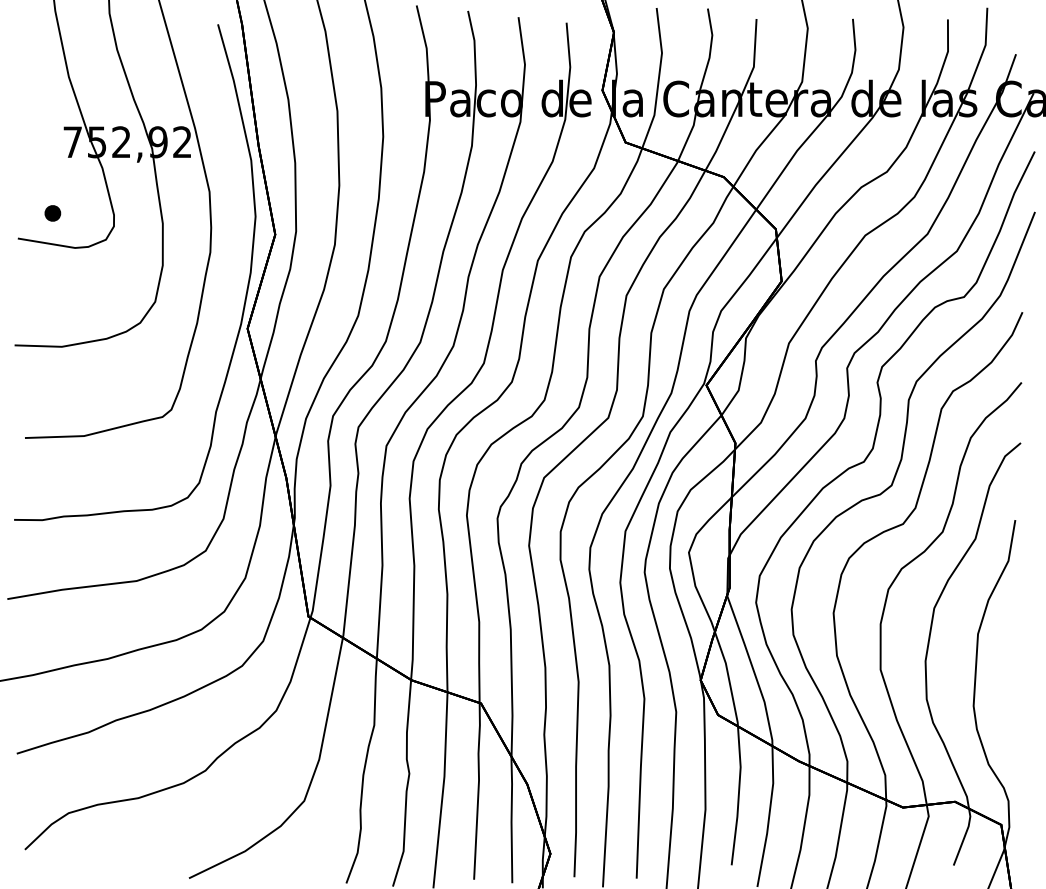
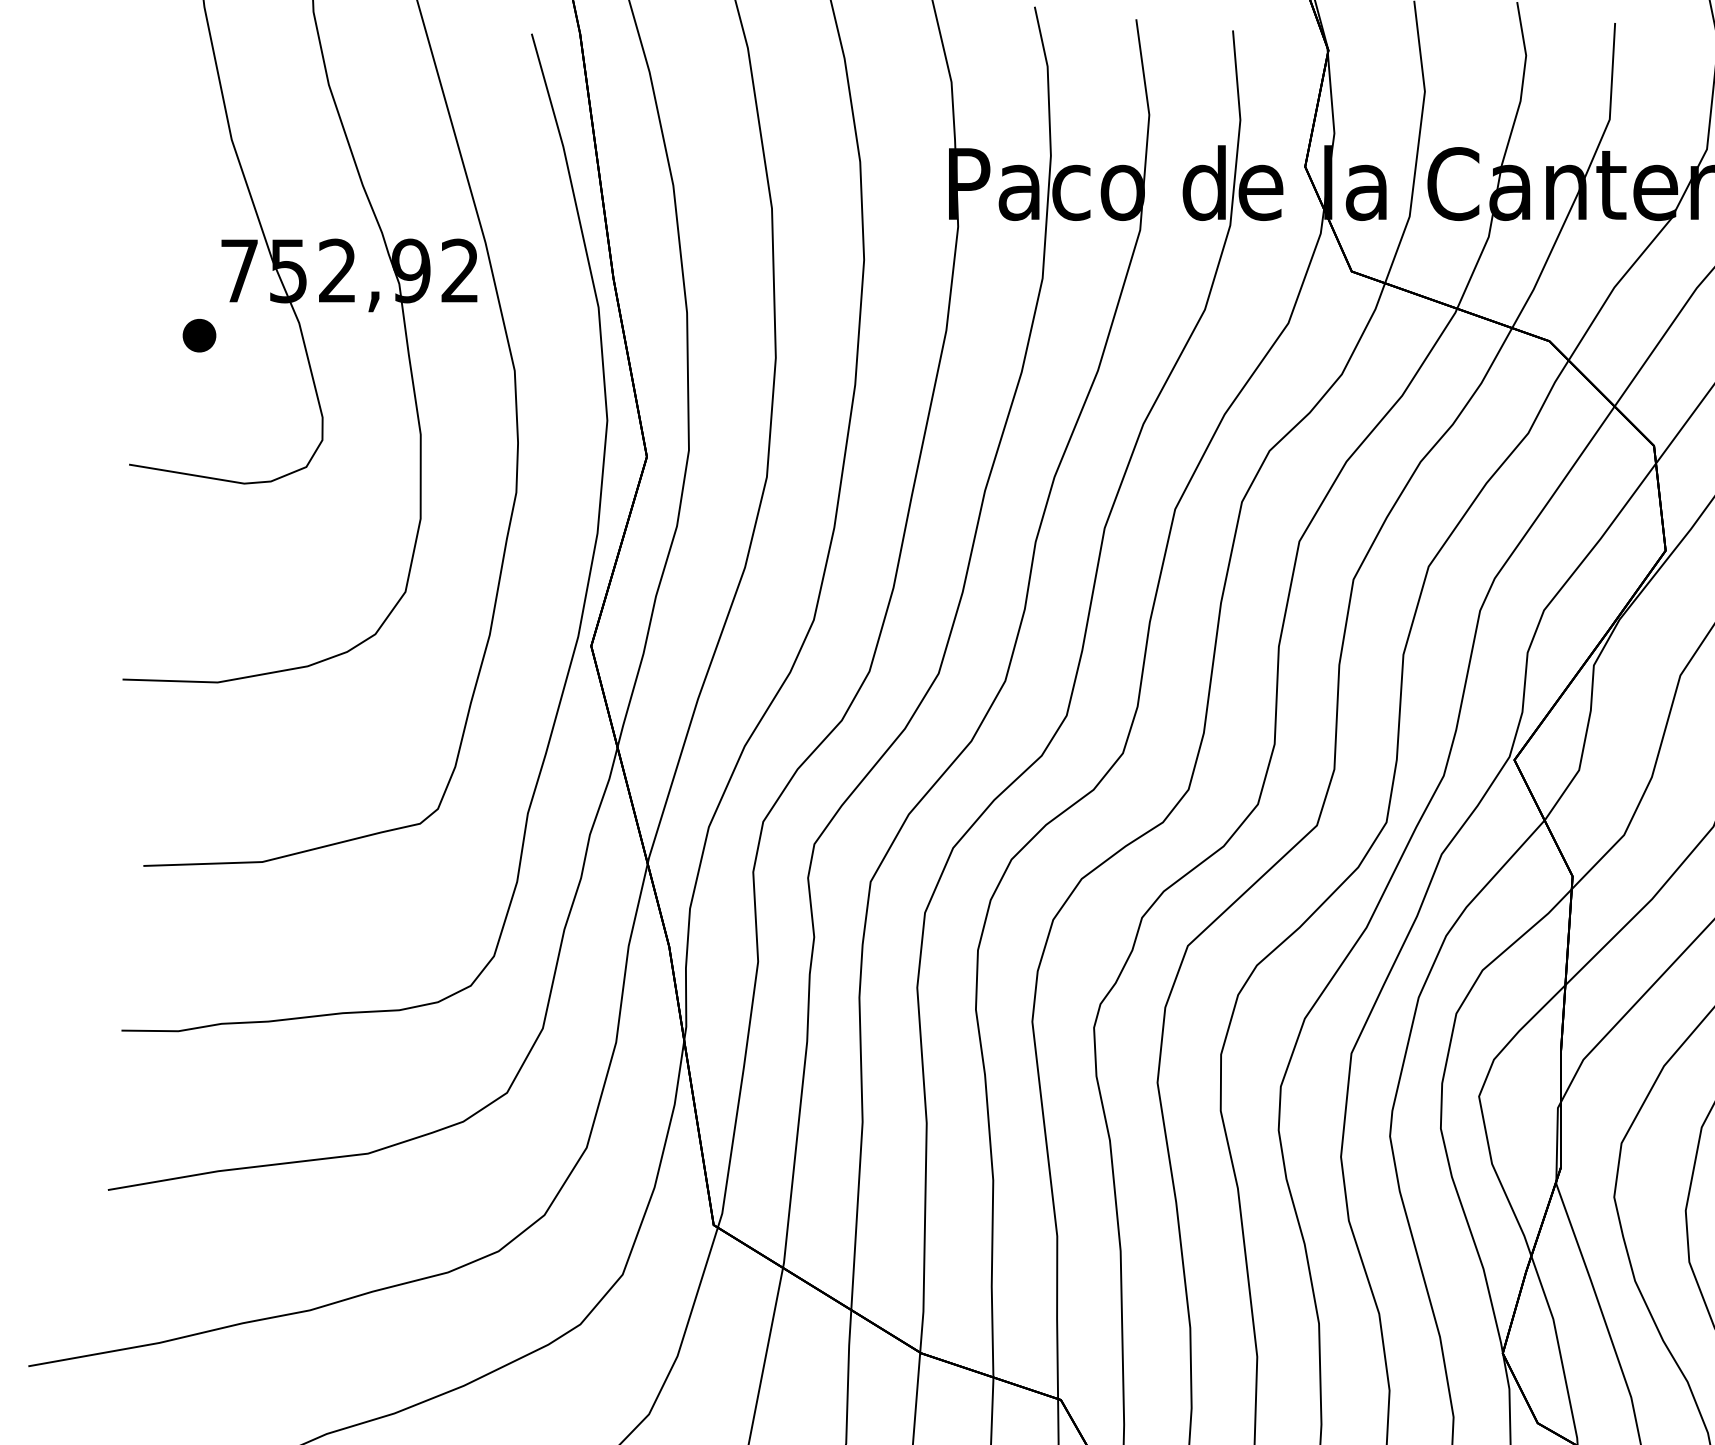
part: (52, 213) -> (198, 335), moved

